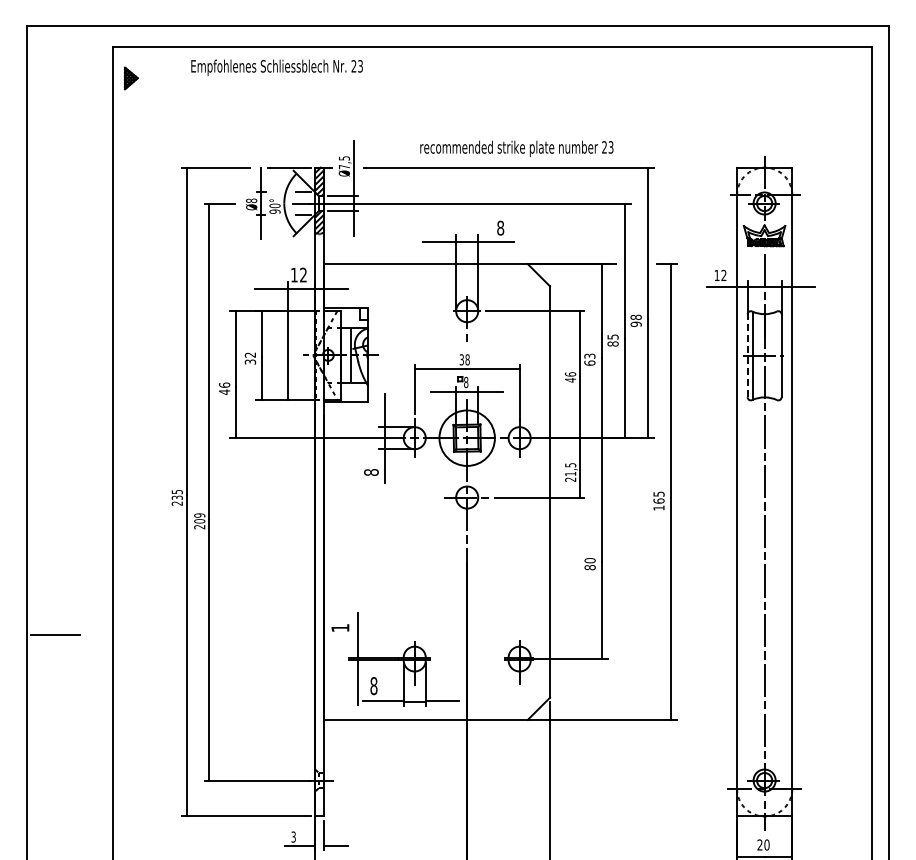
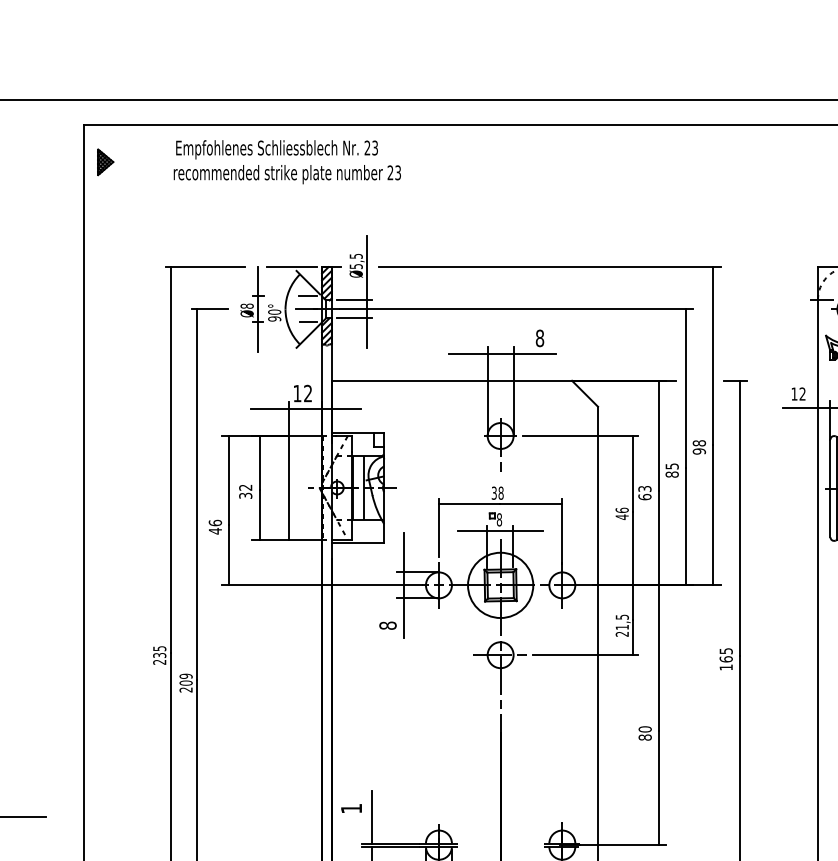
text: (516, 148) -> (286, 174), moved
text: (344, 167) -> (356, 267), Ø7,5 -> Ø5,5
line: (747, 355) -> (830, 488), dashed -> solid

